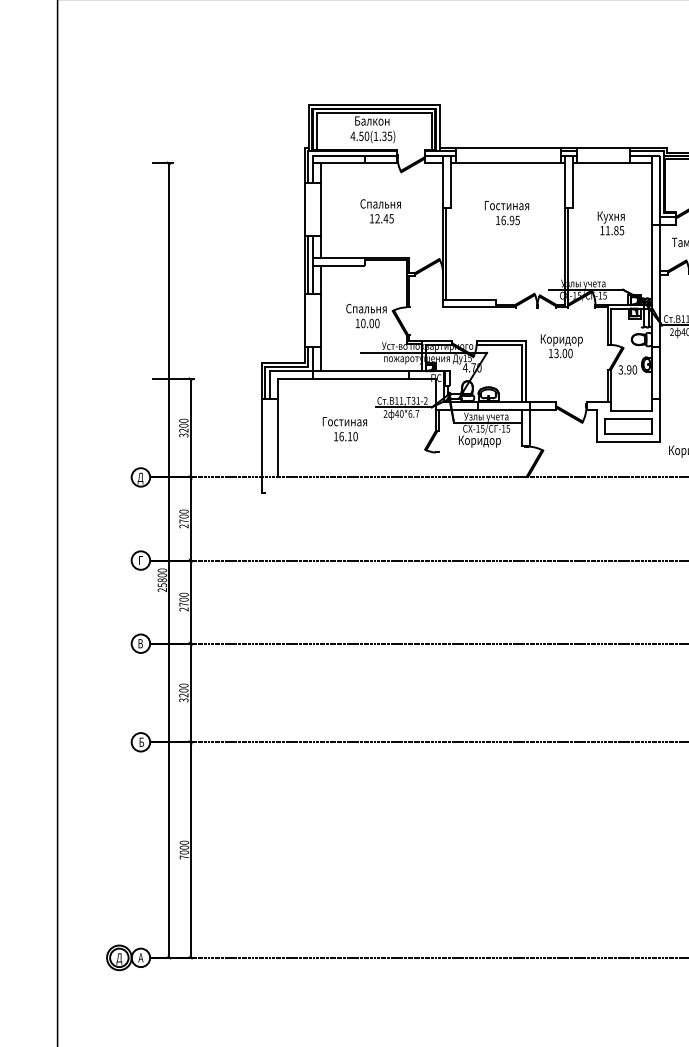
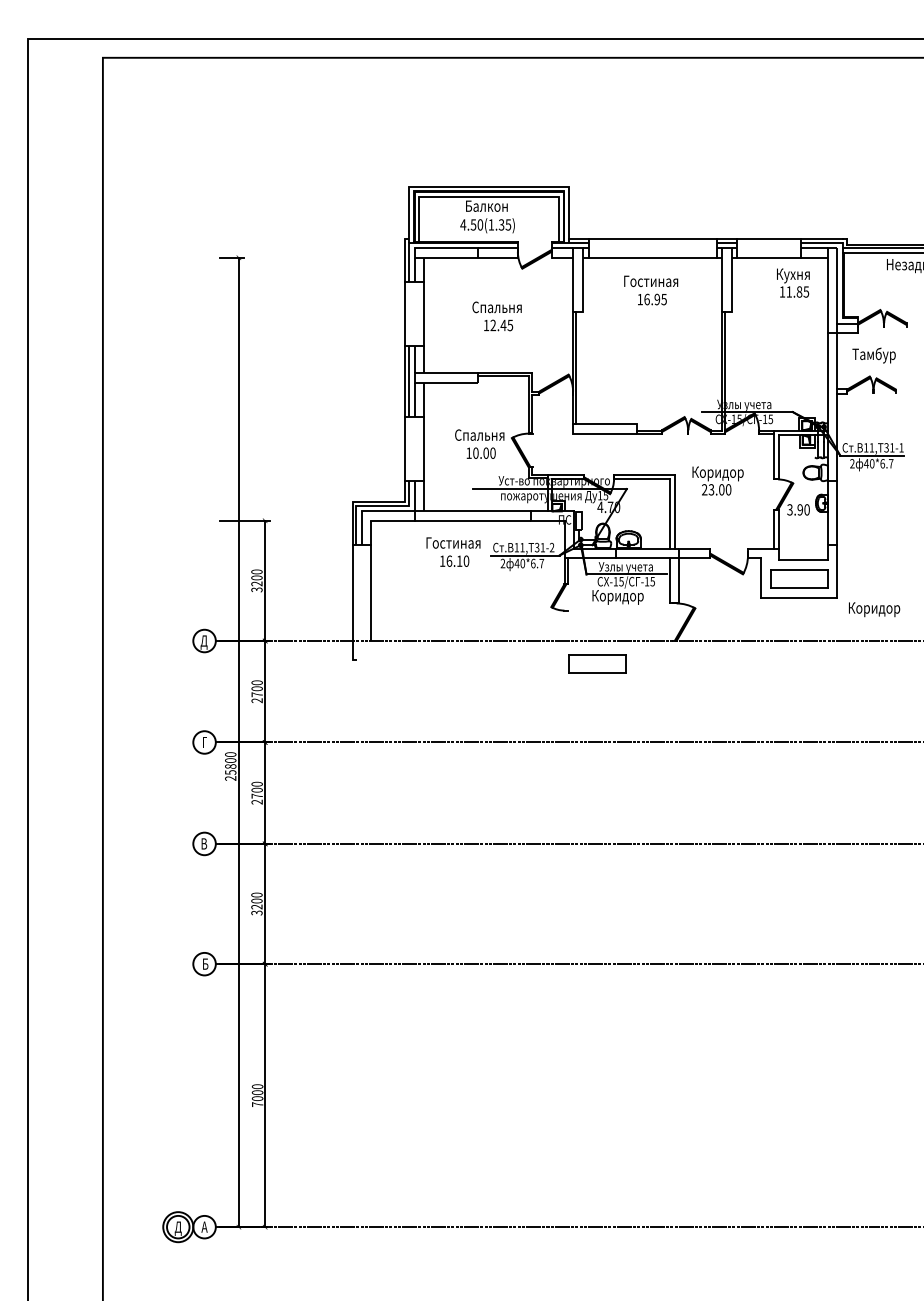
text: (507, 213) -> (651, 290), moved
text: (611, 222) -> (793, 282), moved
text: (550, 353) -> (704, 489), 13.00 -> 23.00
text: (344, 428) -> (453, 551), moved
part: (463, 495) -> (597, 663), added

